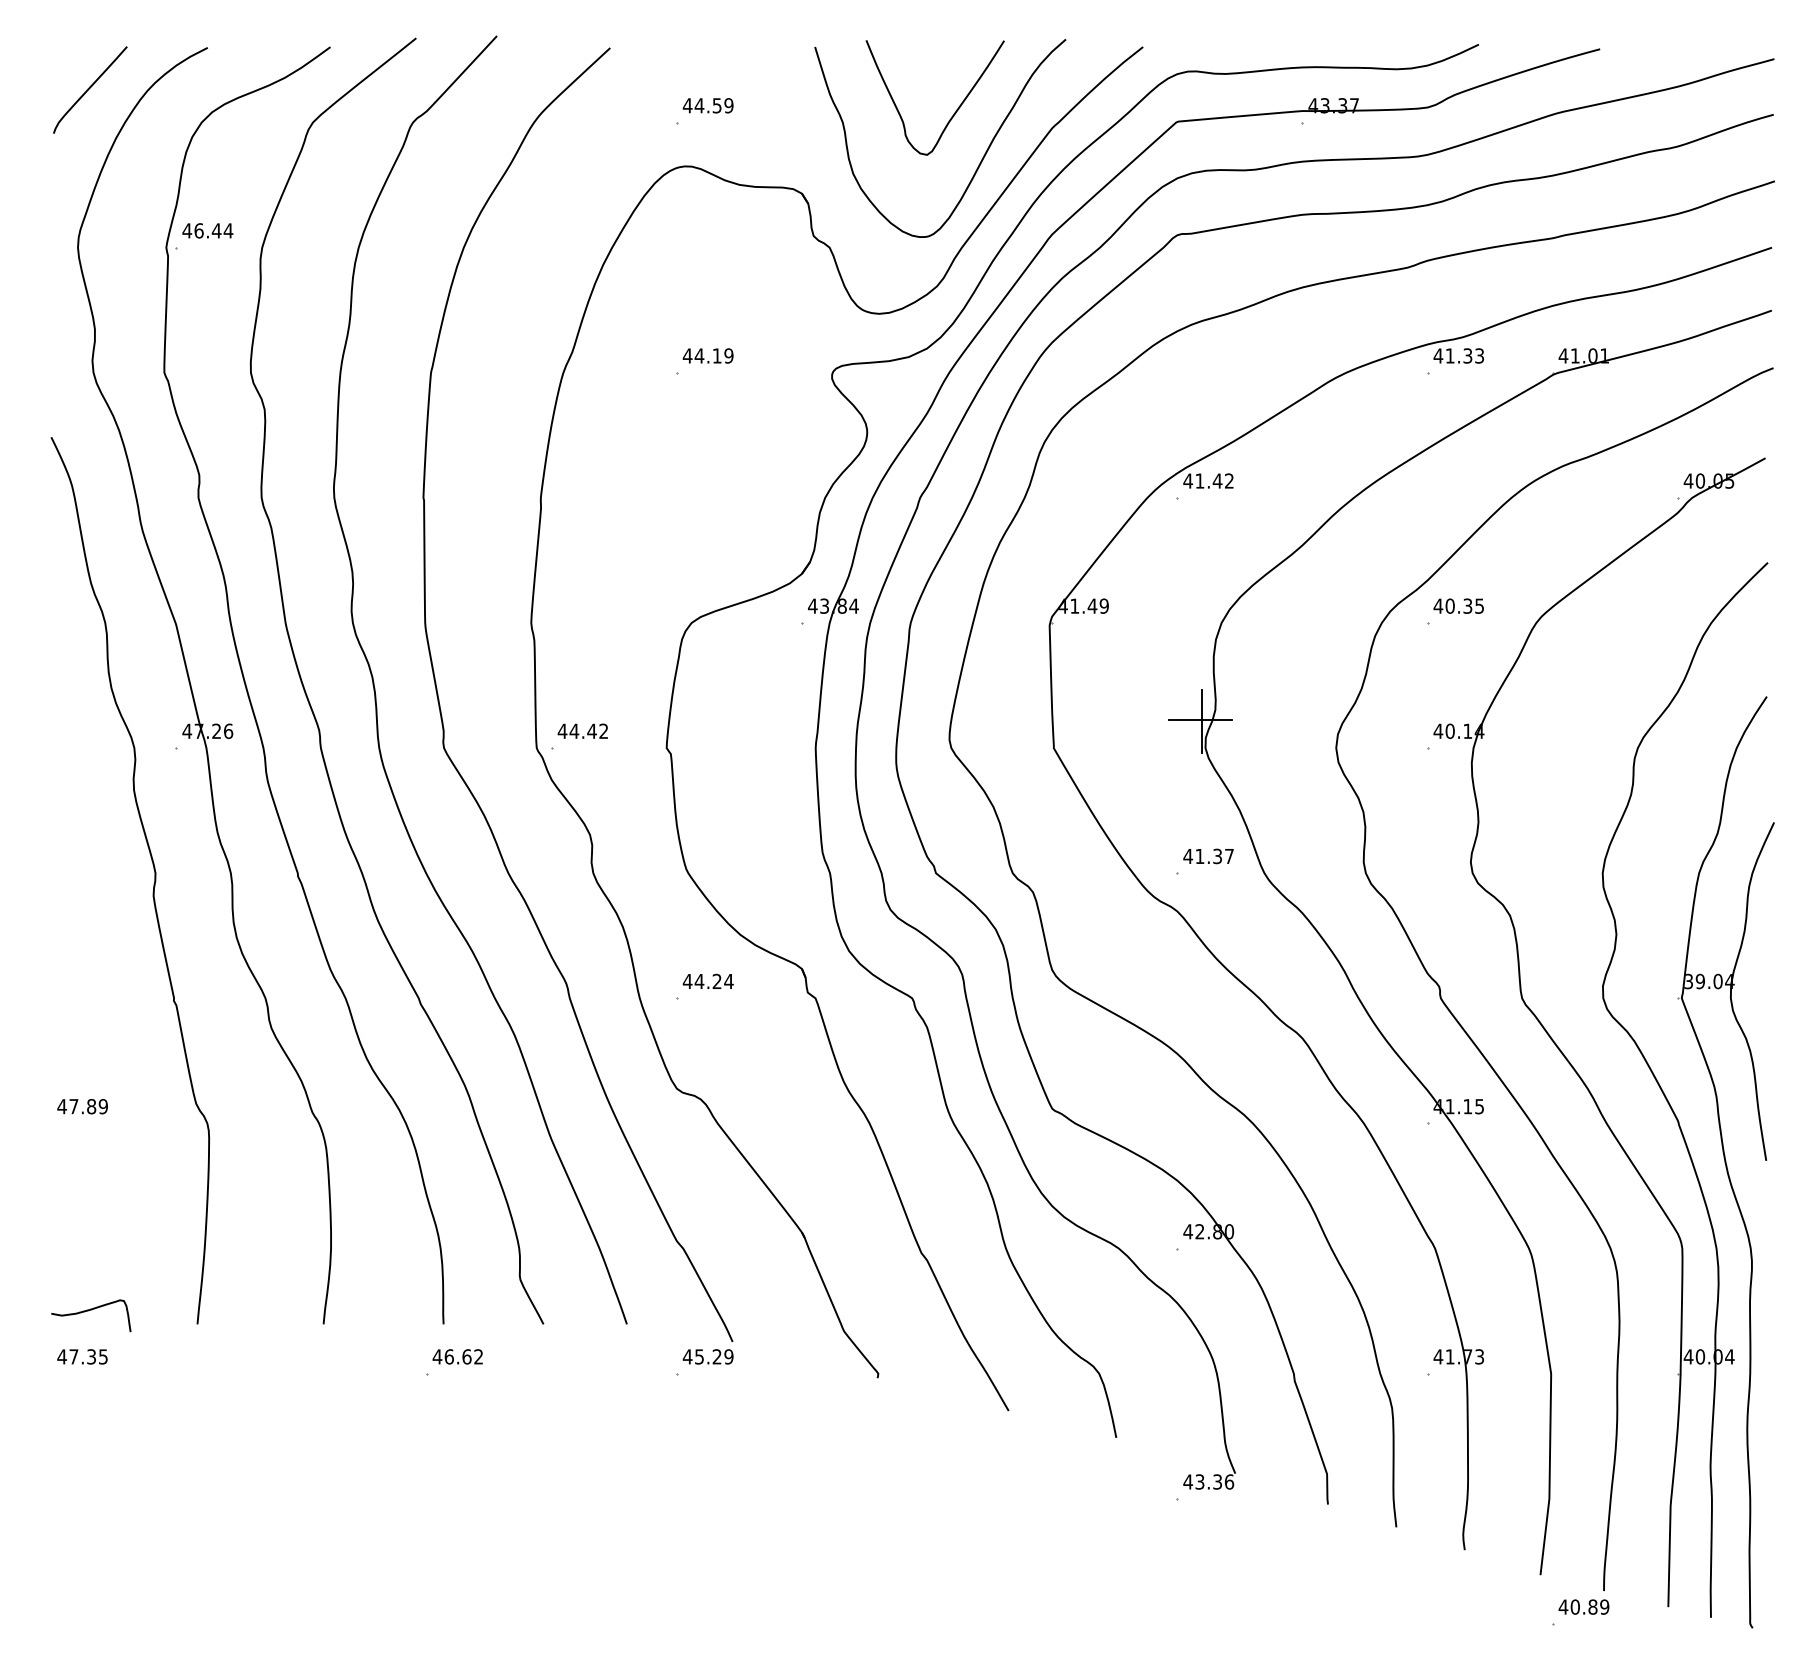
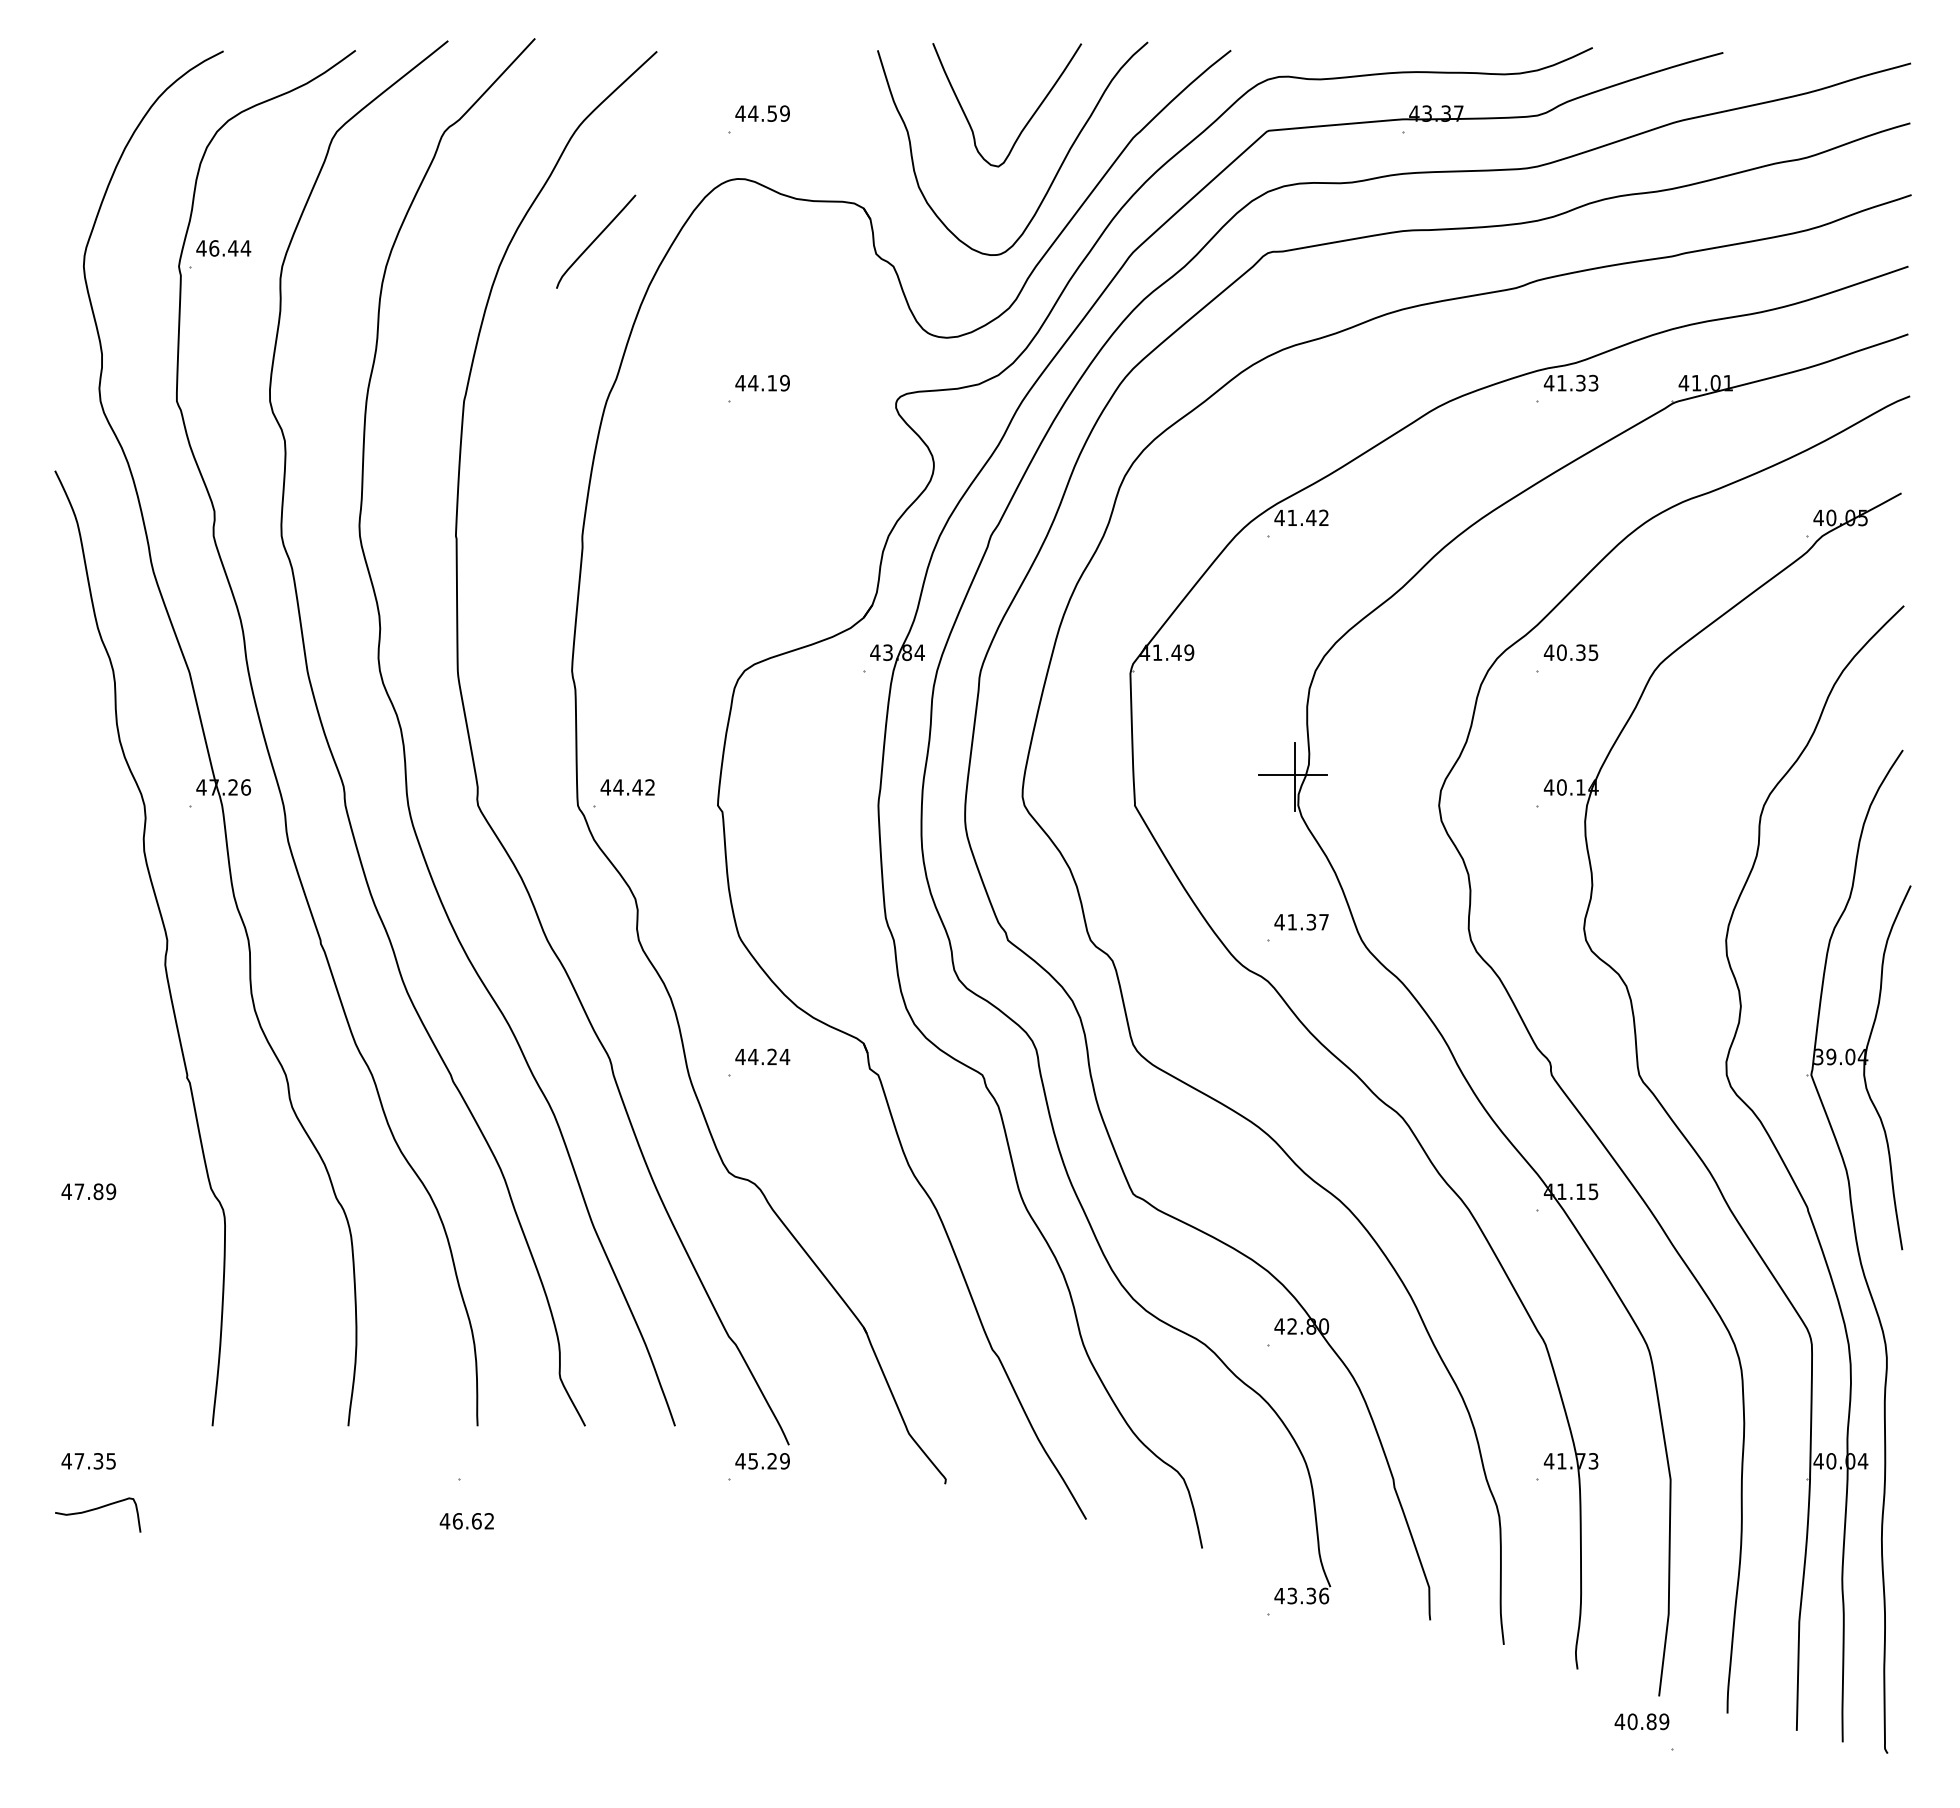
curve: (89, 88) -> (595, 240), moved
curve: (91, 1310) -> (98, 1509), moved
text: (457, 1357) -> (466, 1521), moved
text: (1583, 1606) -> (1641, 1721), moved

